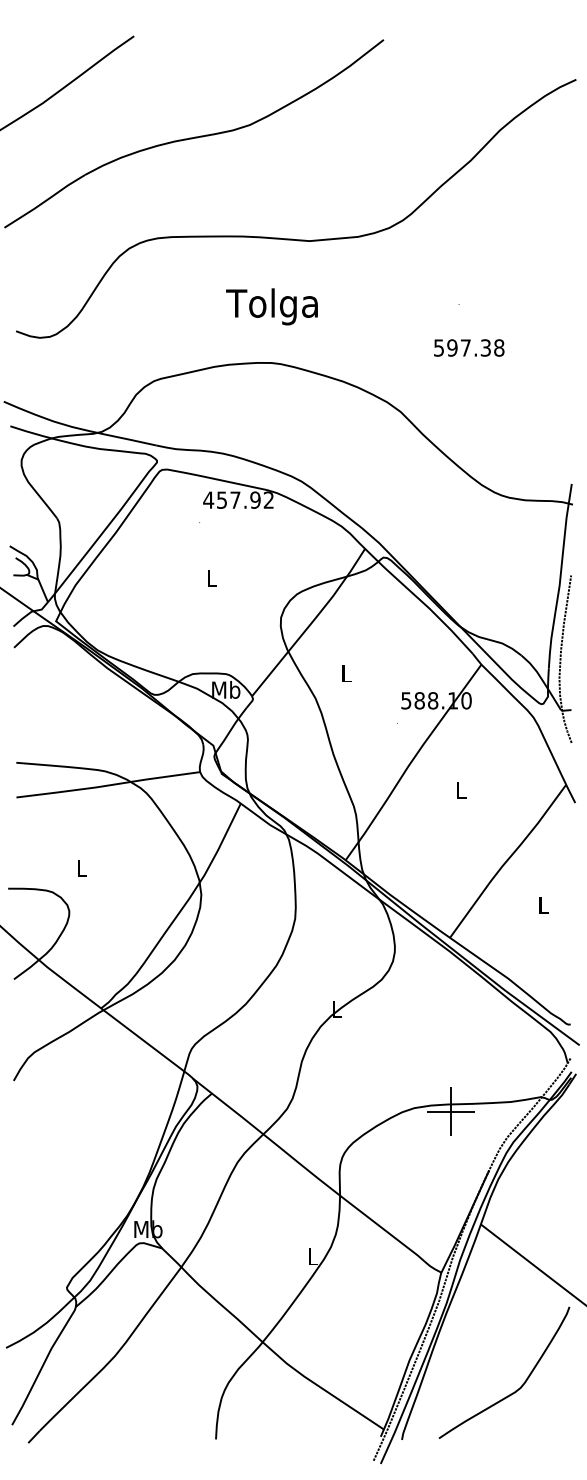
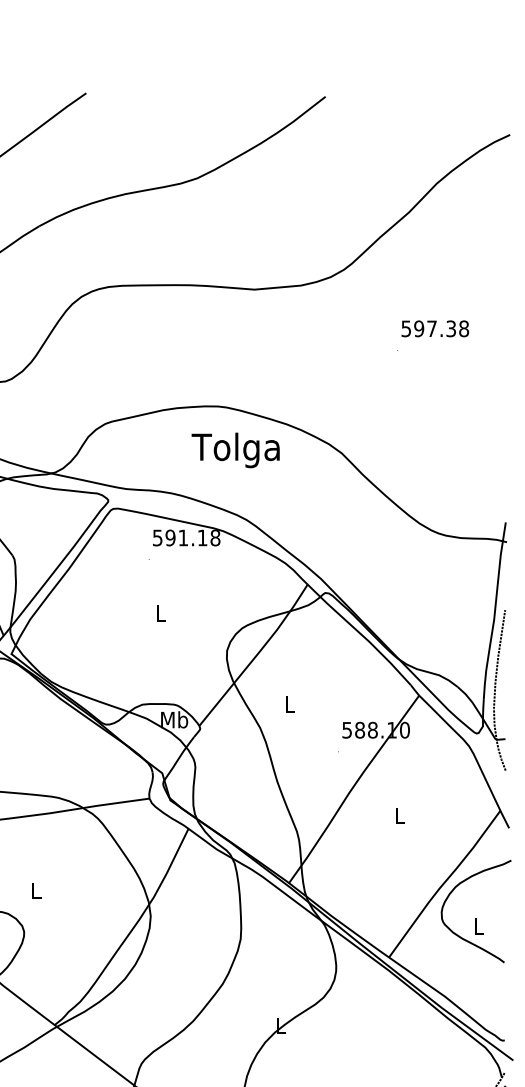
text: (271, 306) -> (235, 450), moved
text: (469, 347) -> (435, 328), moved
text: (238, 499) -> (186, 537), 457.92 -> 591.18
curve: (524, 915) -> (460, 936), added

